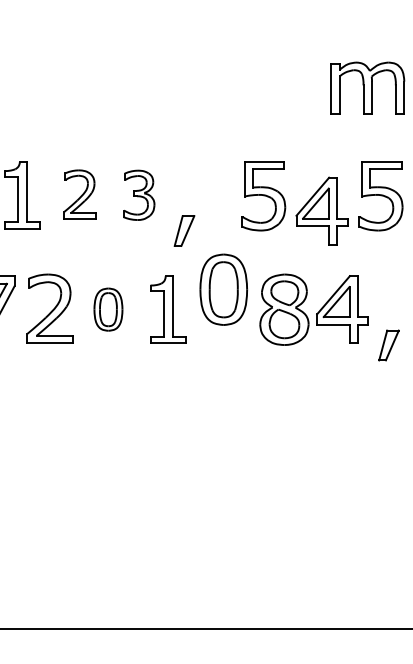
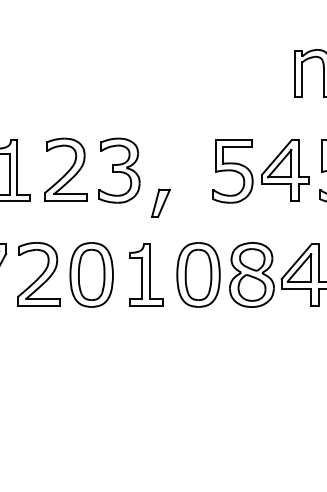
part: (79, 194) -> (65, 169), size x1.43
part: (138, 195) -> (119, 170), size x1.43
part: (321, 210) -> (284, 169), moved
part: (223, 289) -> (198, 274), moved
part: (108, 309) -> (91, 274), size x1.67

